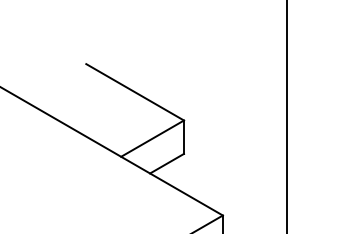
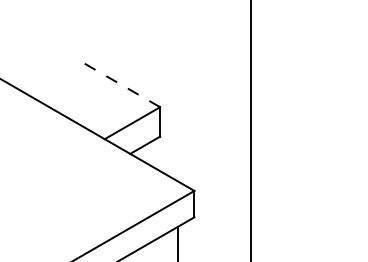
line: (135, 92) -> (117, 82), solid -> dashed

